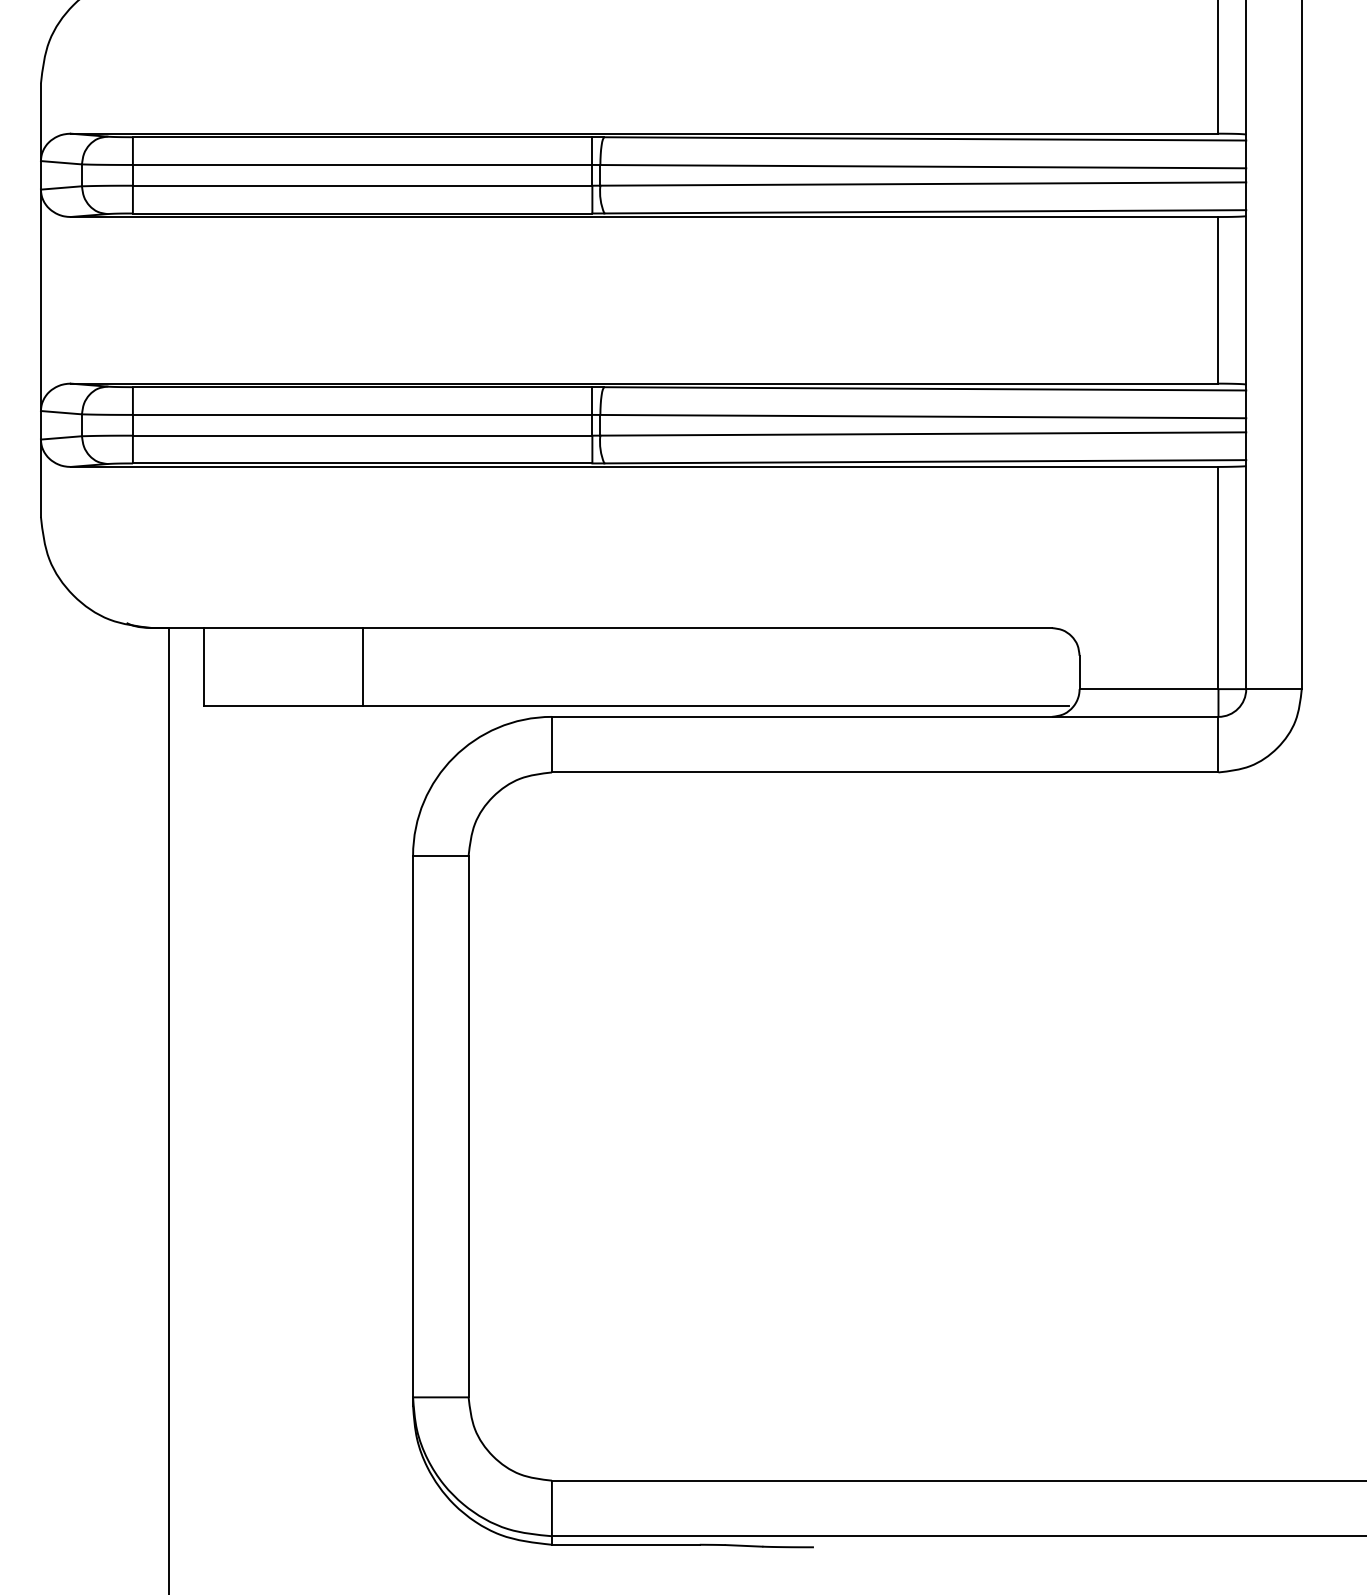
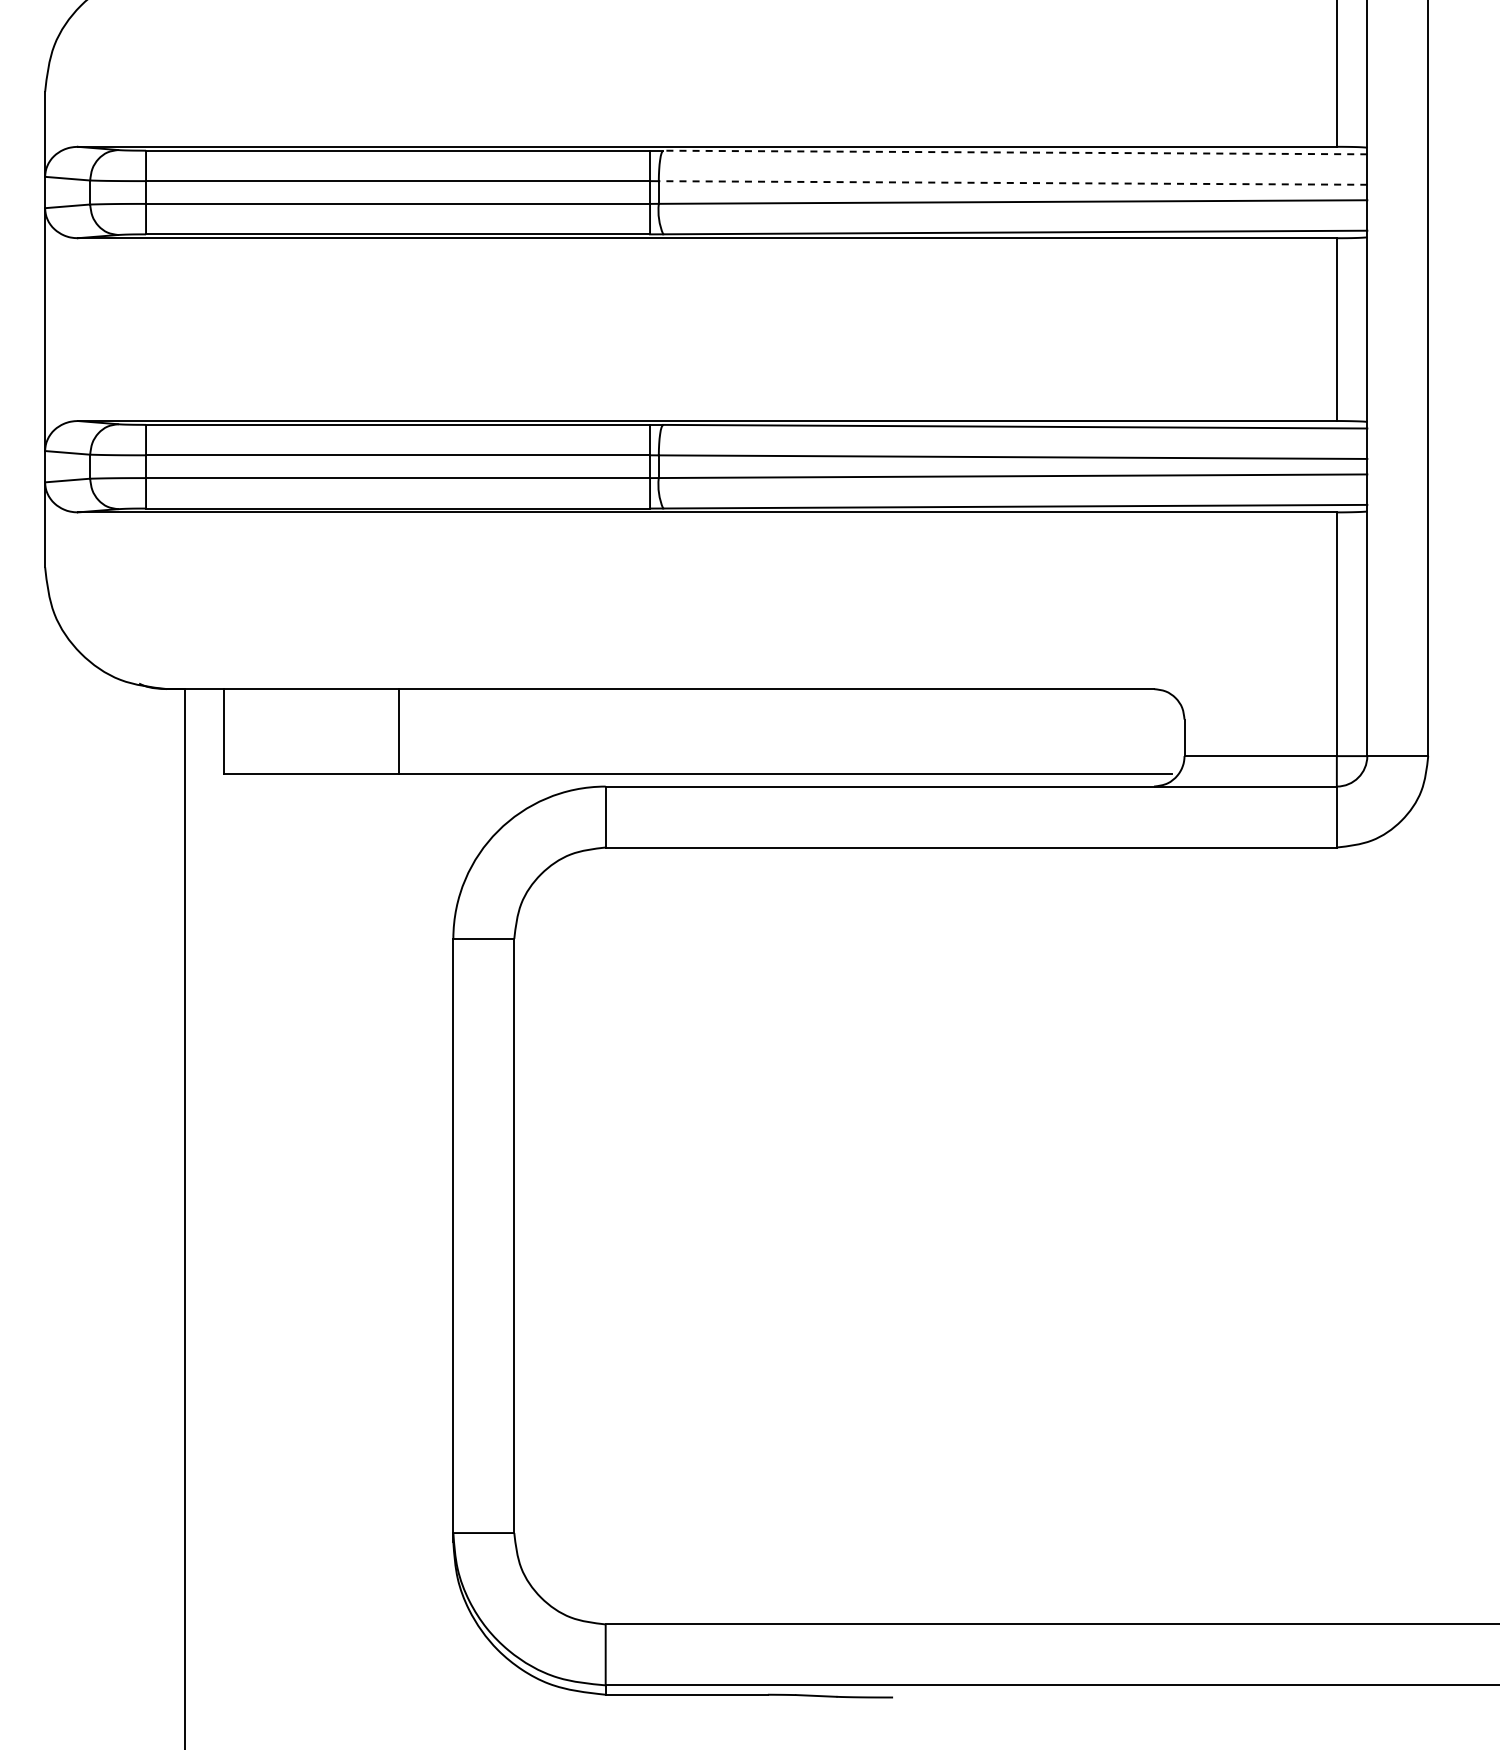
line: (924, 138) -> (1014, 152), solid -> dashed
line: (922, 166) -> (1012, 182), solid -> dashed

